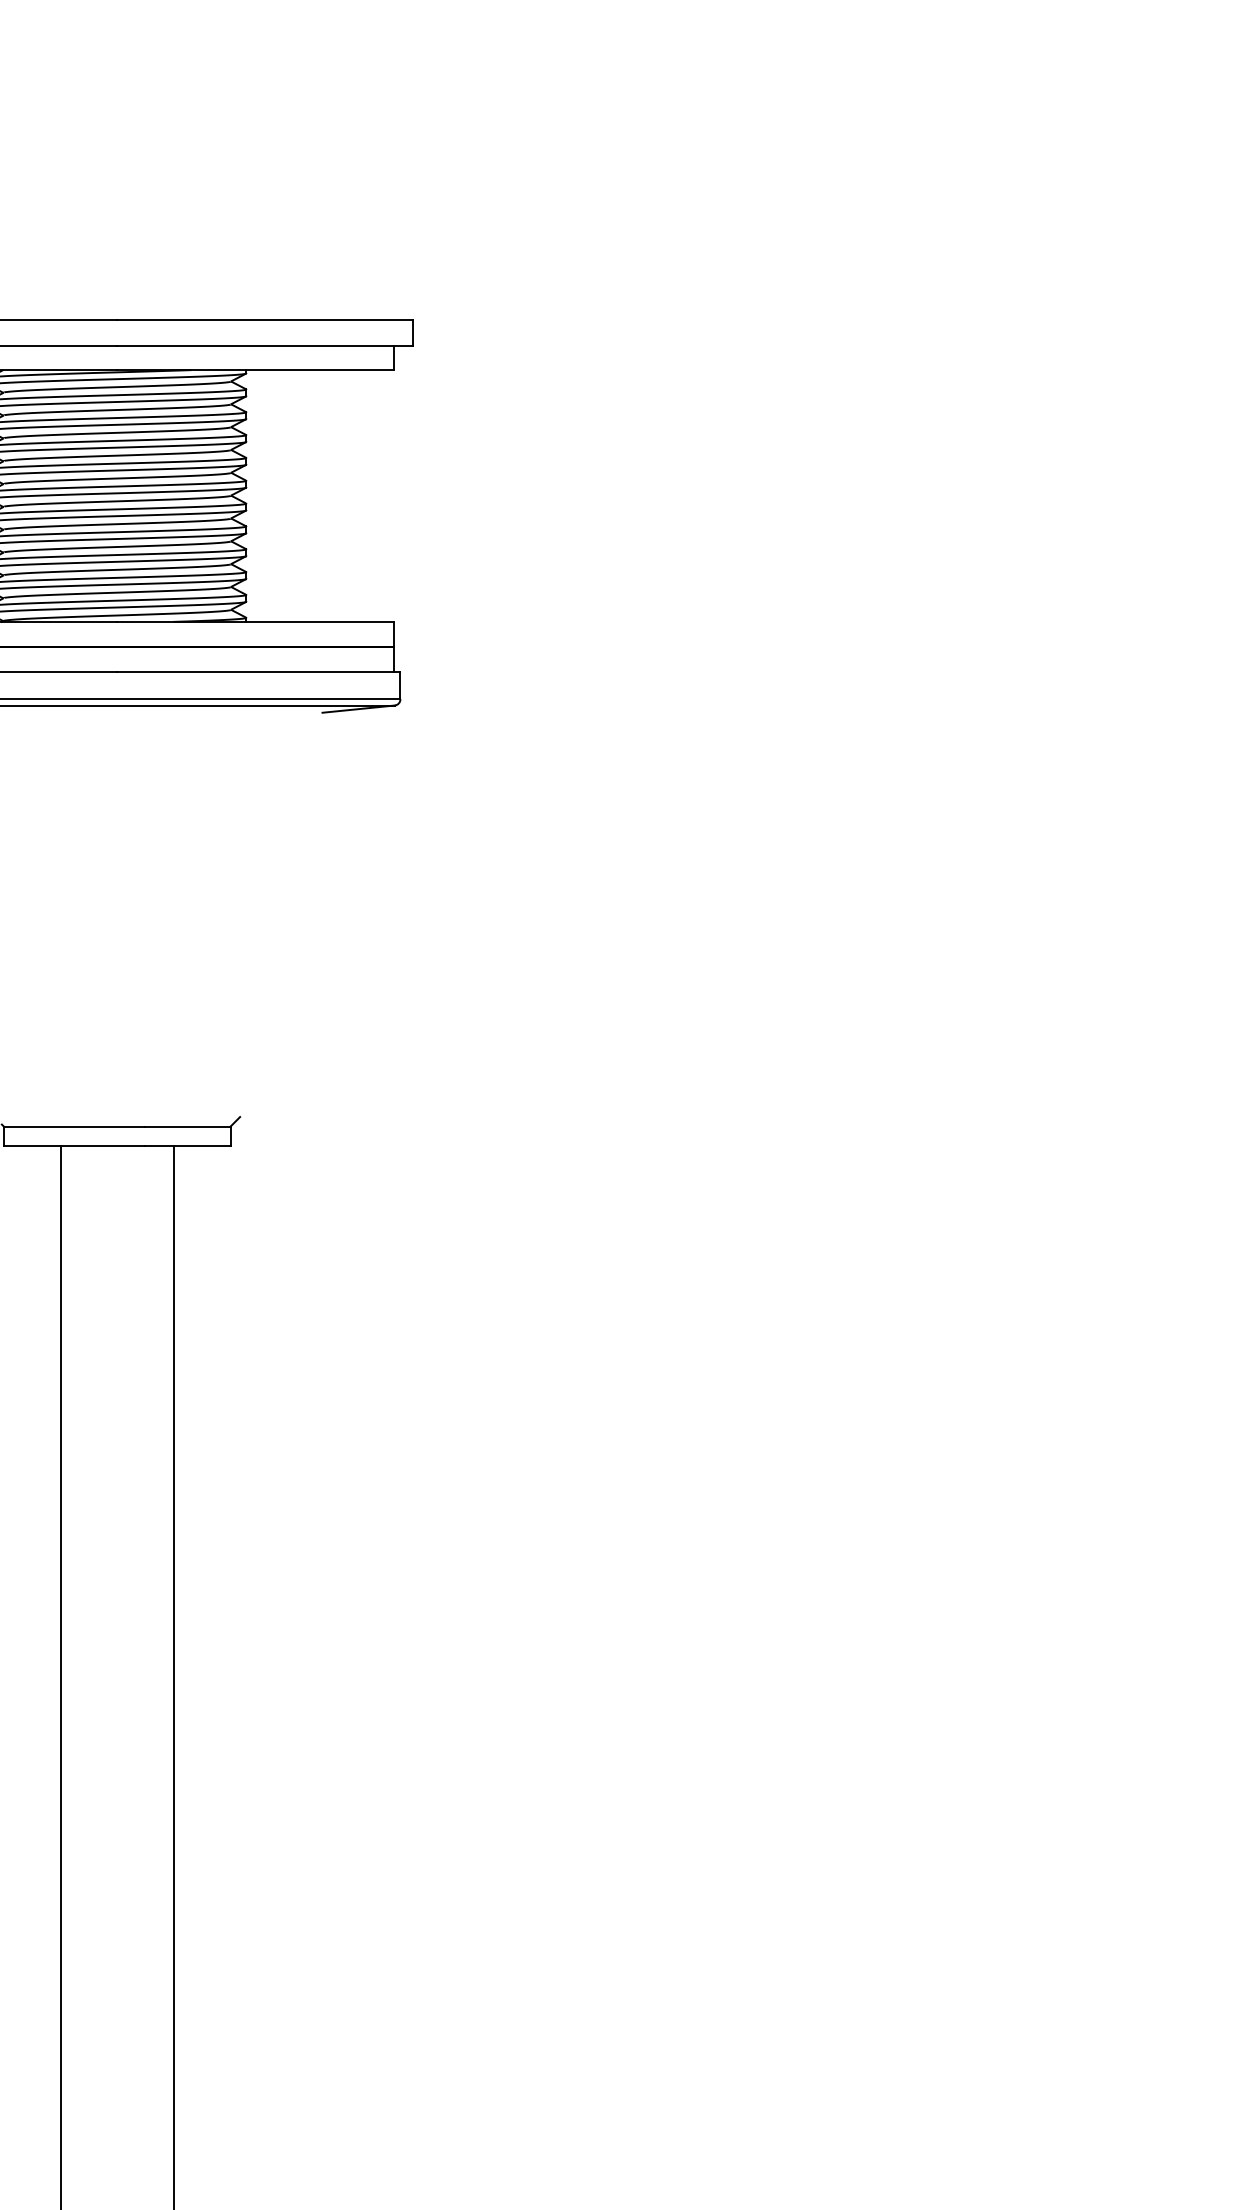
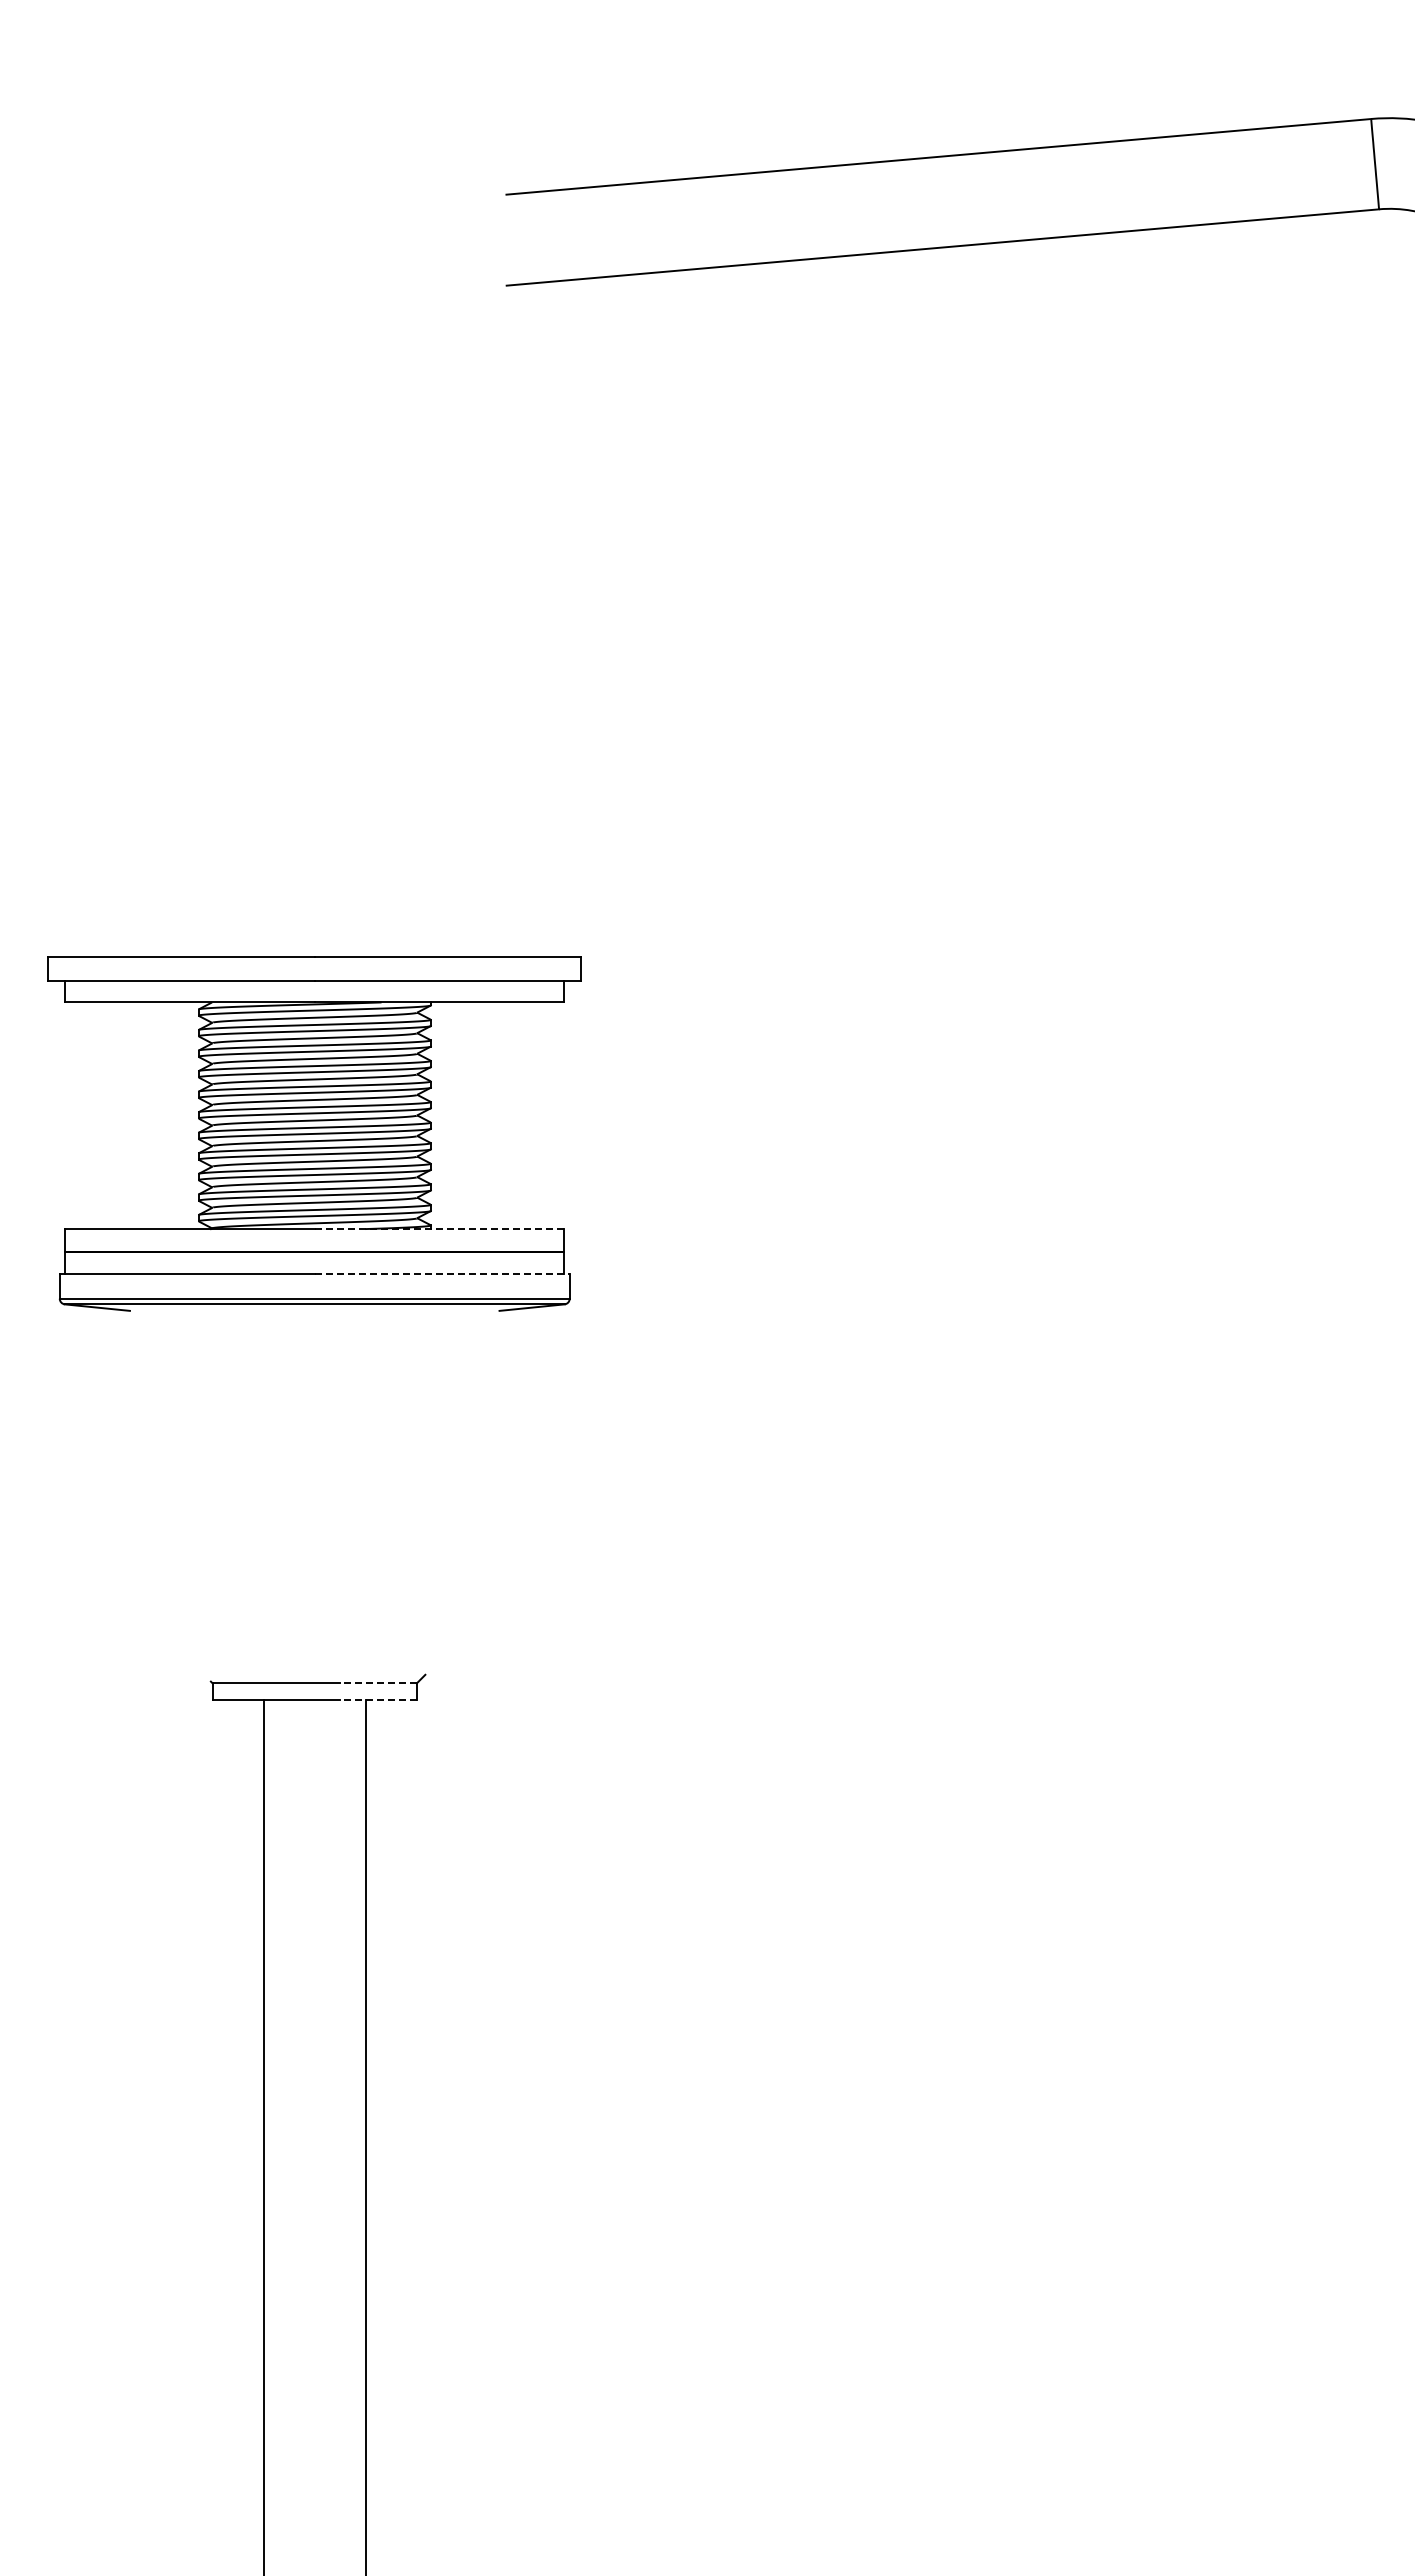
line: (255, 622) -> (439, 1229), solid -> dashed
line: (259, 672) -> (442, 1274), solid -> dashed
line: (186, 1126) -> (377, 1683), solid -> dashed
line: (186, 1145) -> (377, 1700), solid -> dashed

